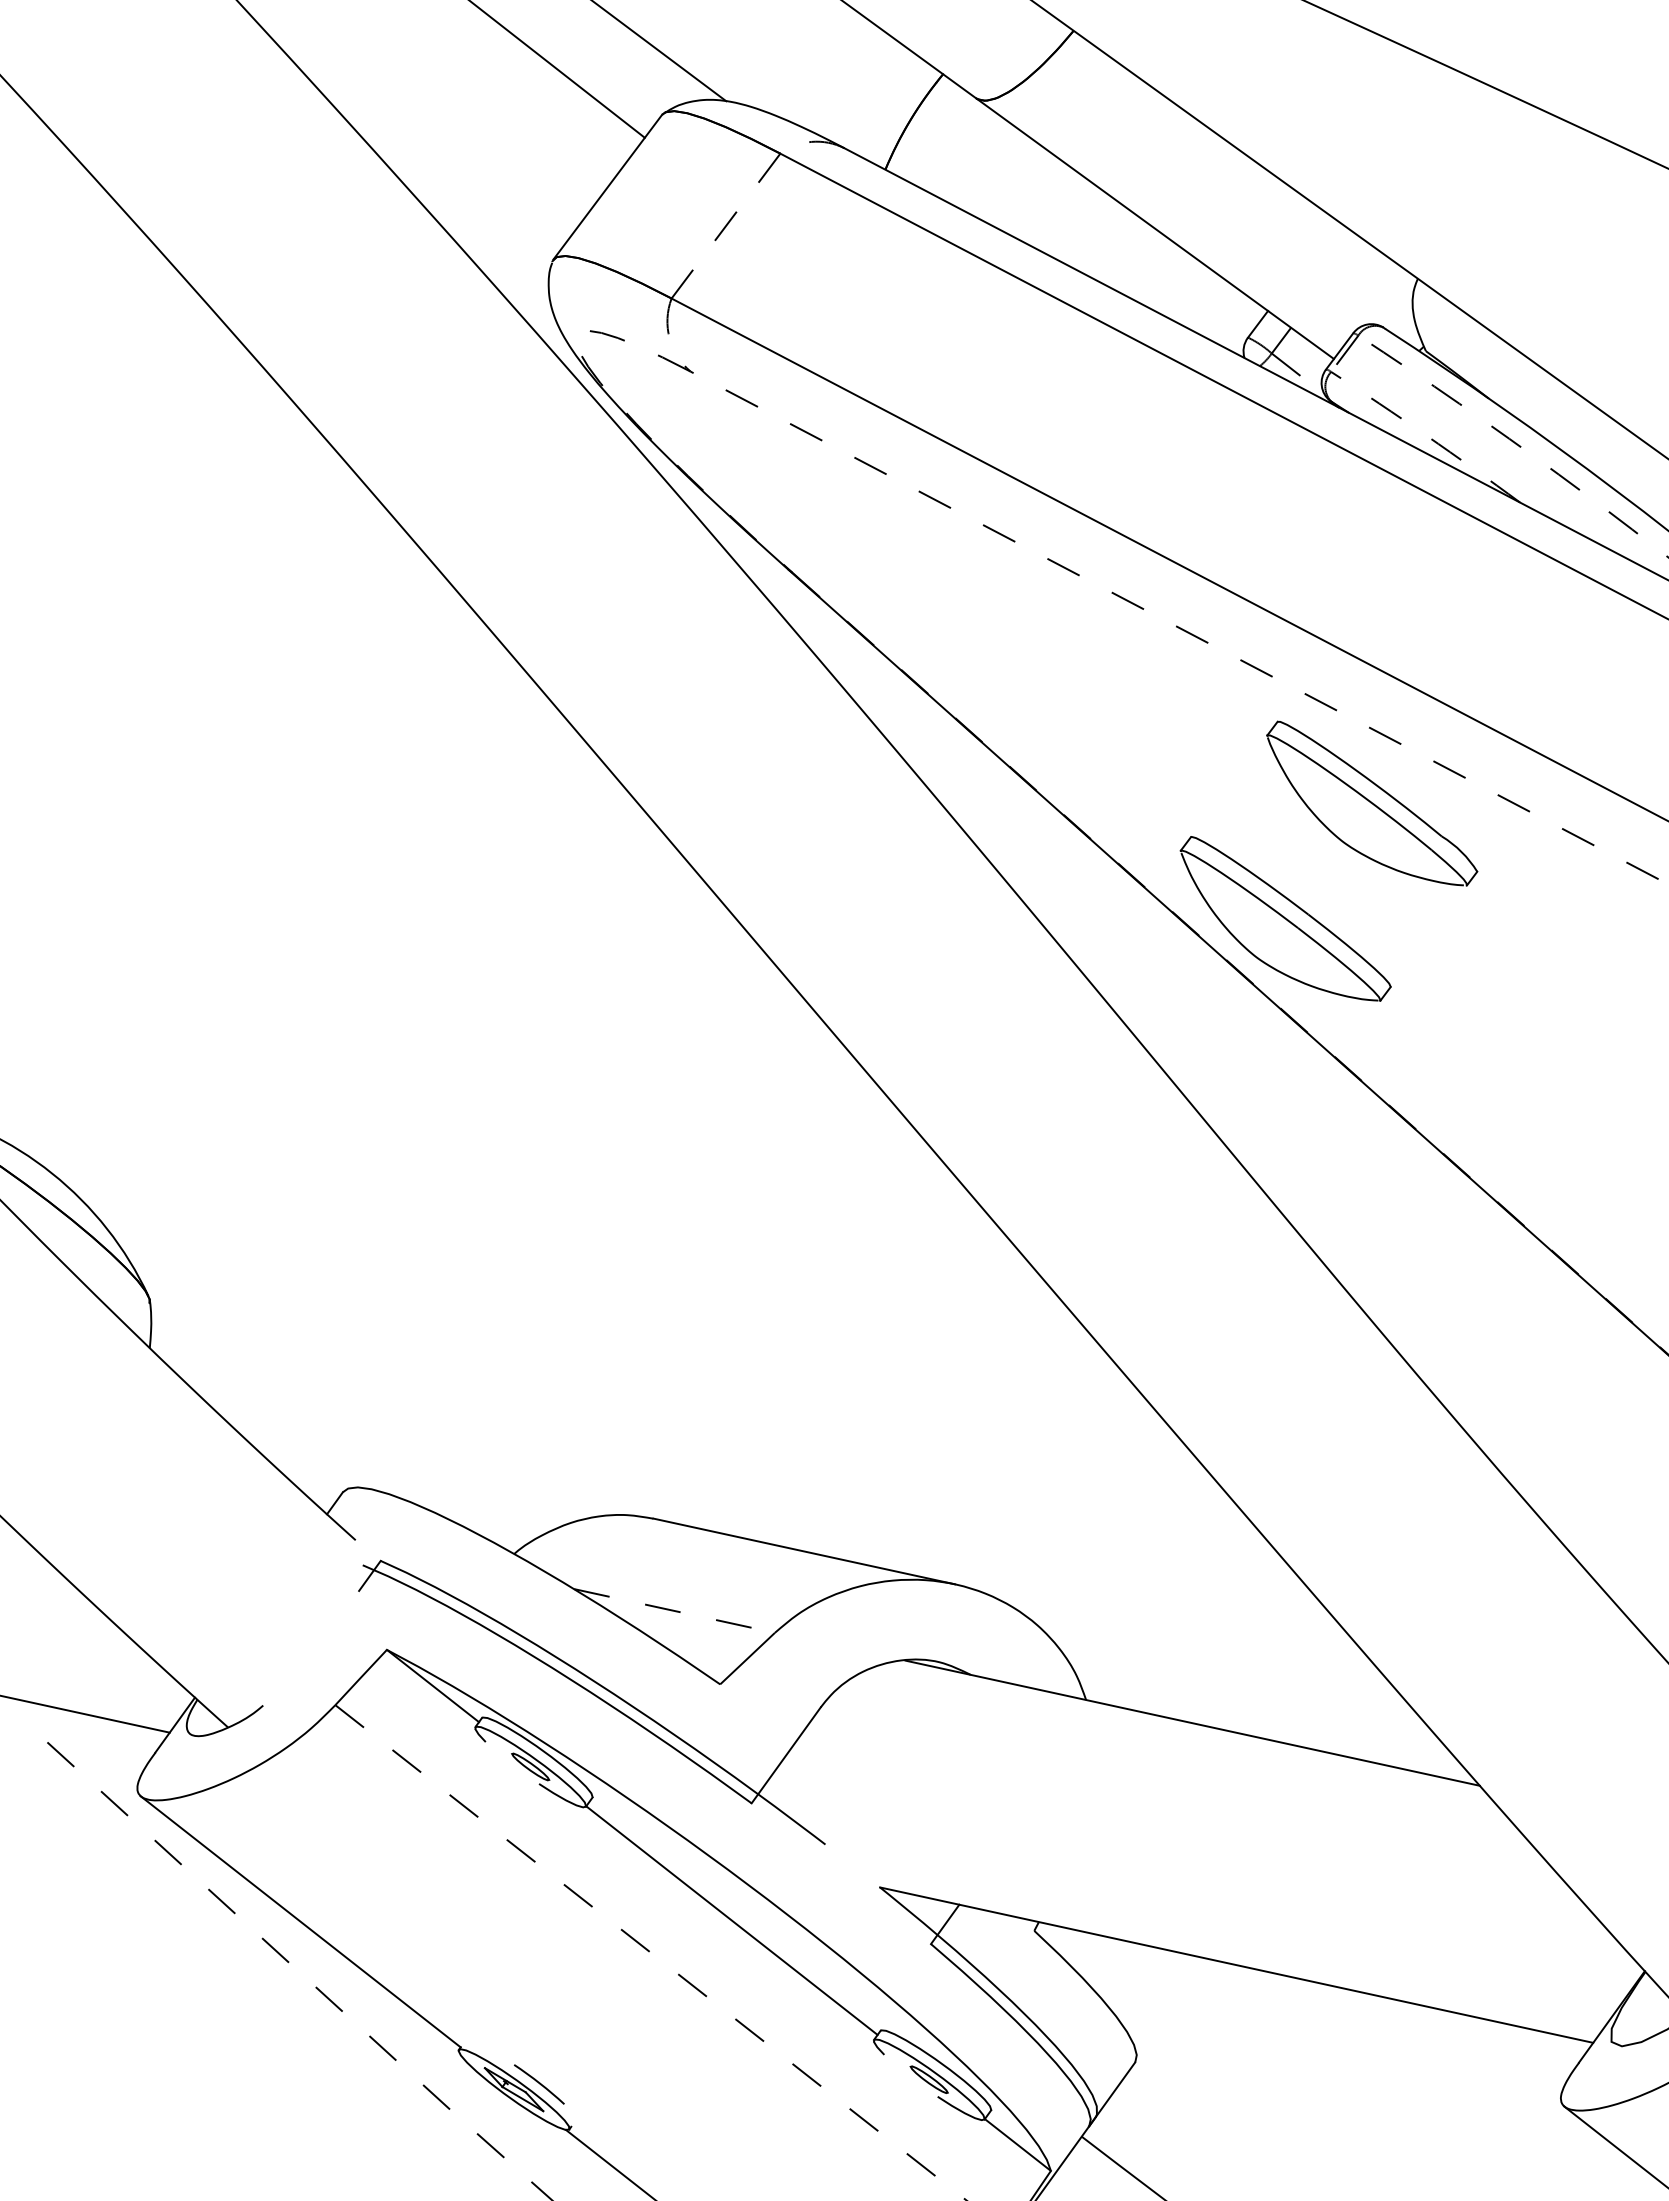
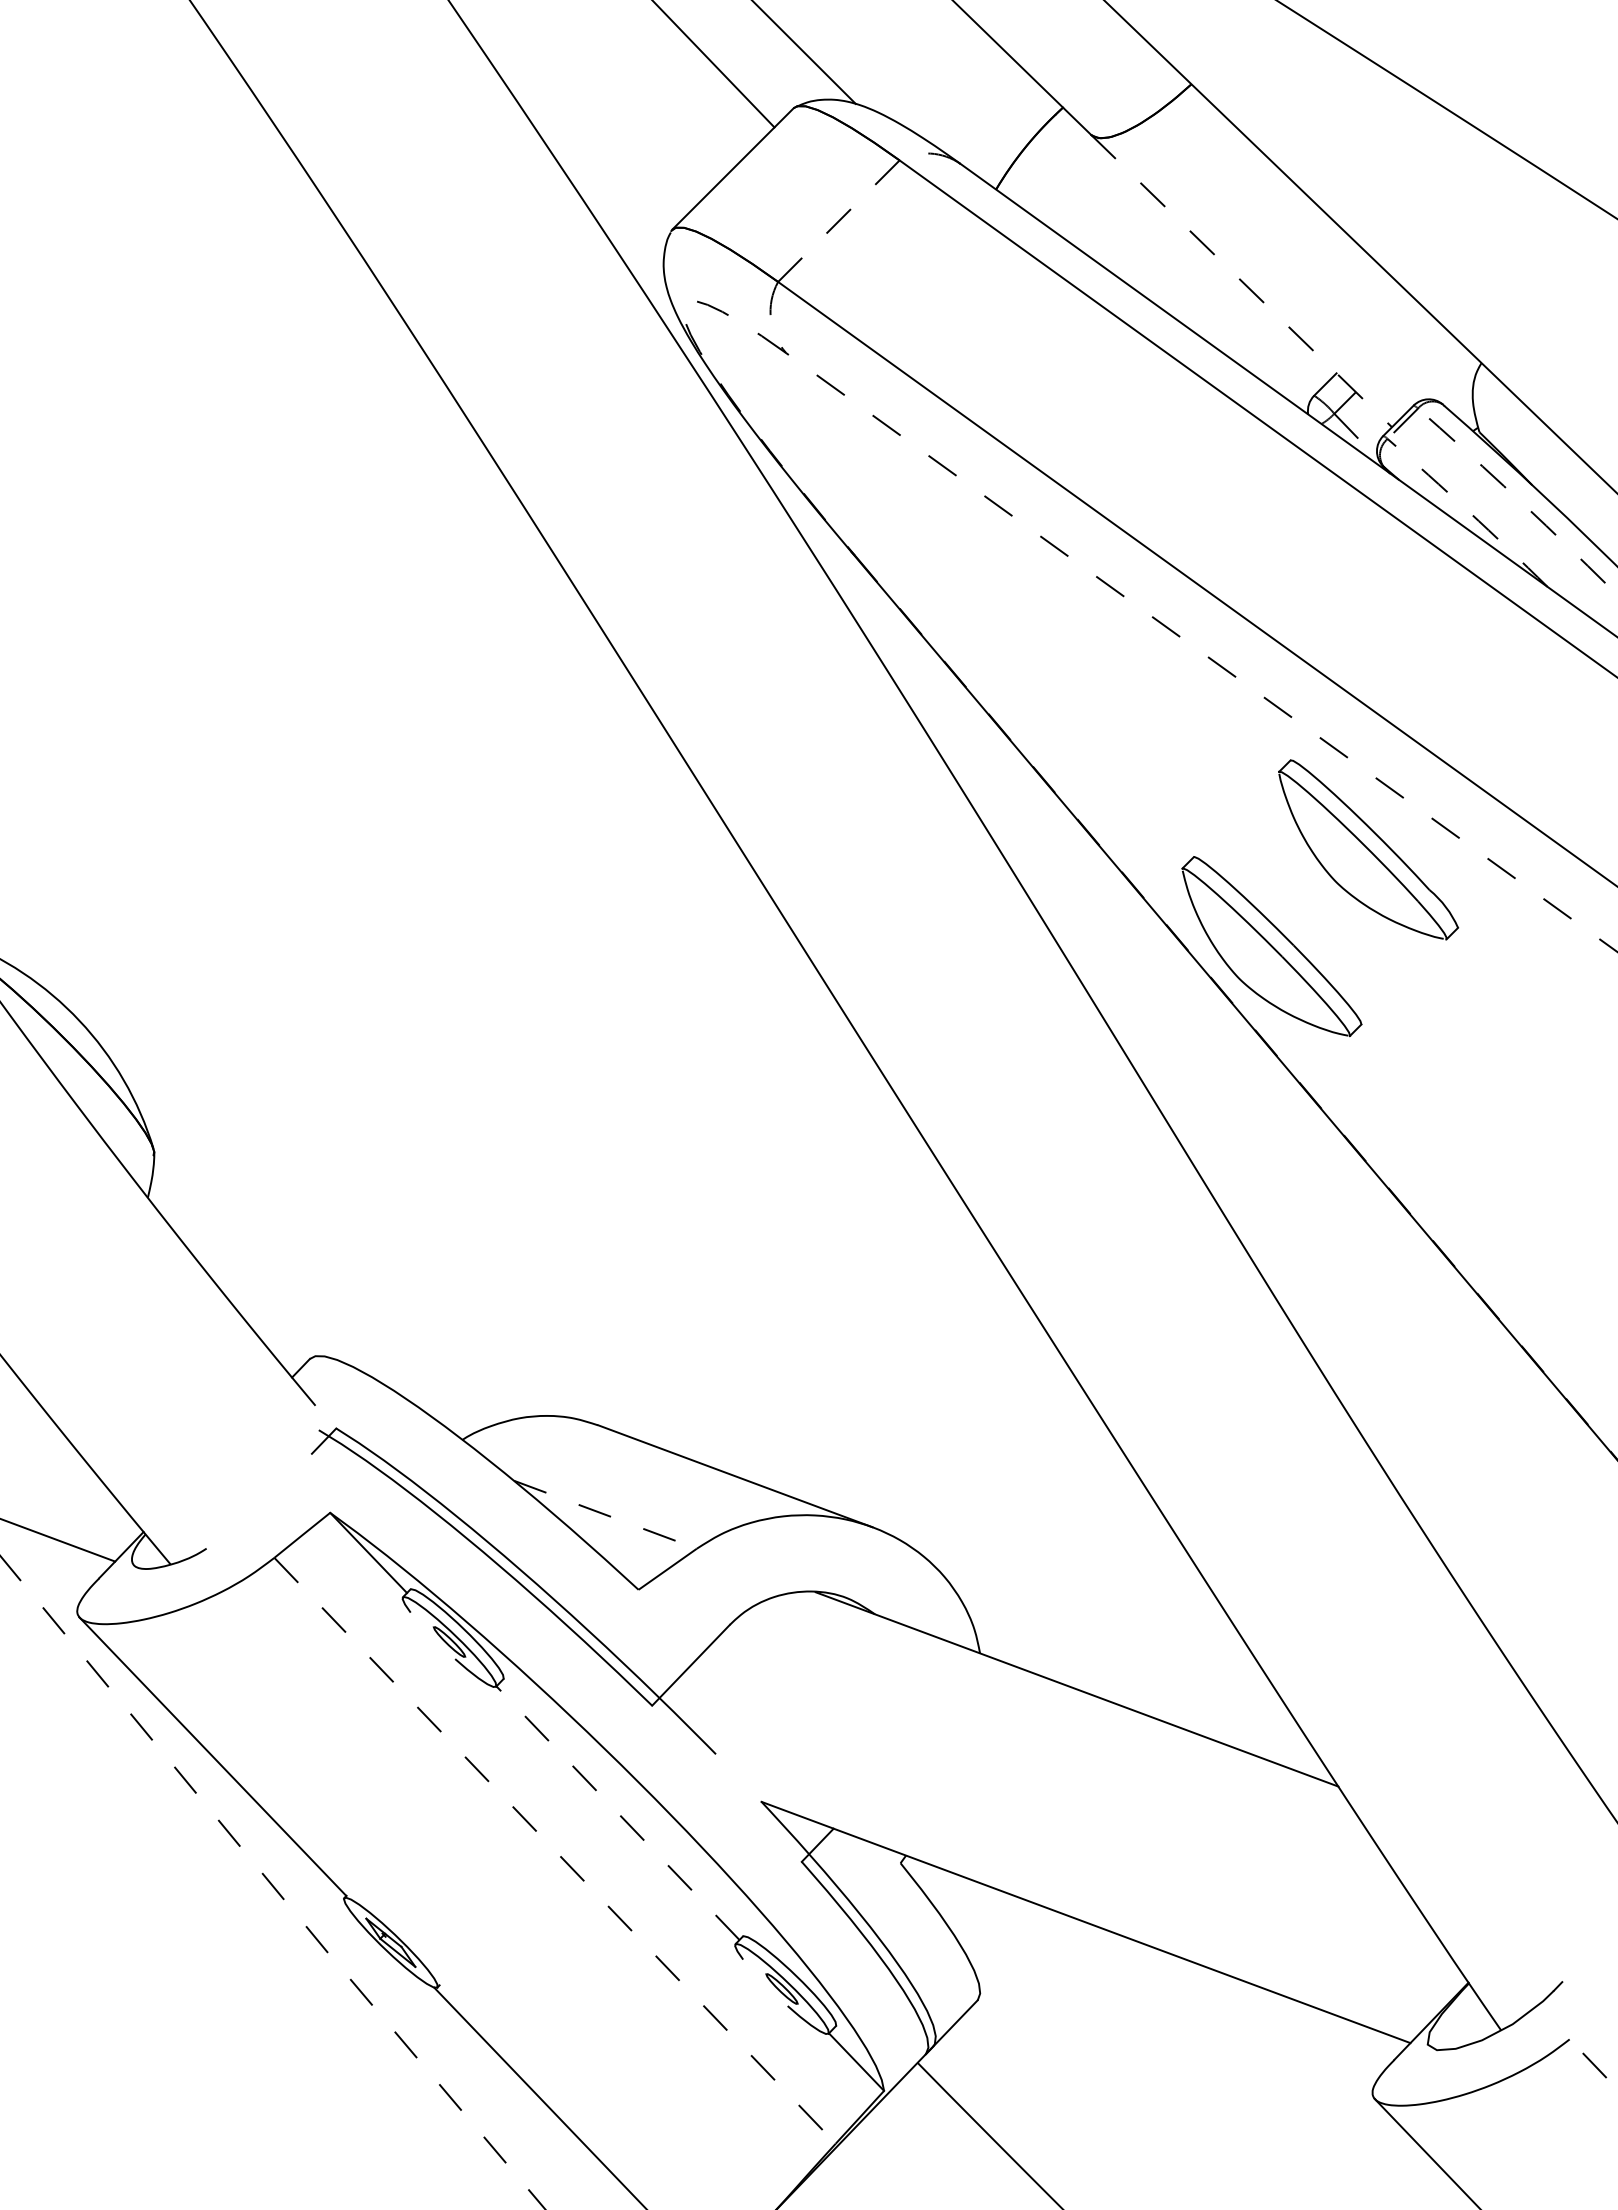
line: (1155, 229) -> (1241, 281), solid -> dashed
line: (732, 1920) -> (618, 1813), solid -> dashed
arc: (538, 2083) -> (414, 1940), removed

